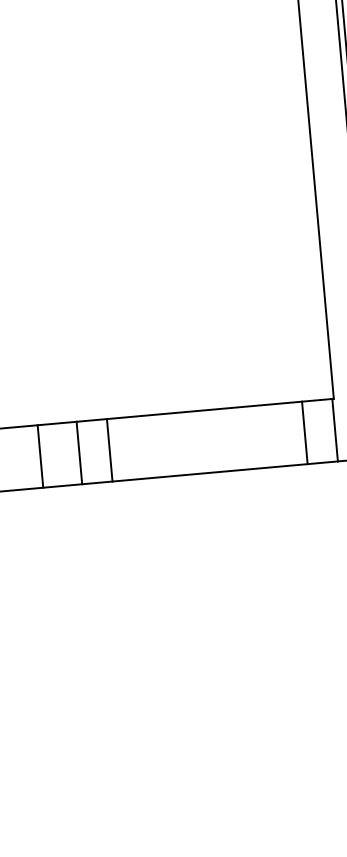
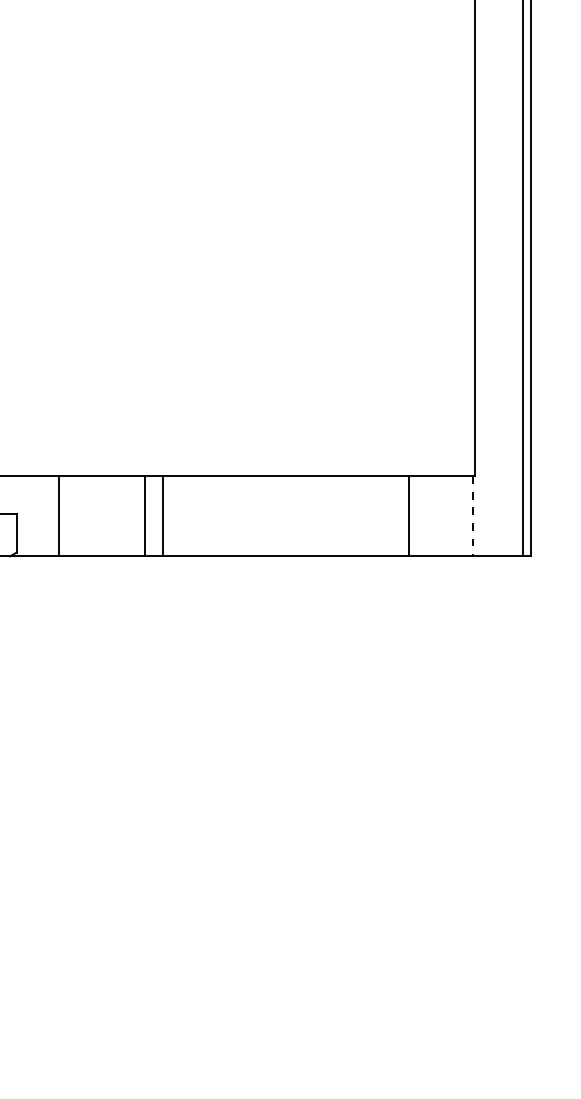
line: (334, 430) -> (472, 516), solid -> dashed
line: (304, 433) -> (408, 516), moved
line: (109, 450) -> (162, 516), moved
line: (40, 456) -> (58, 516), moved

